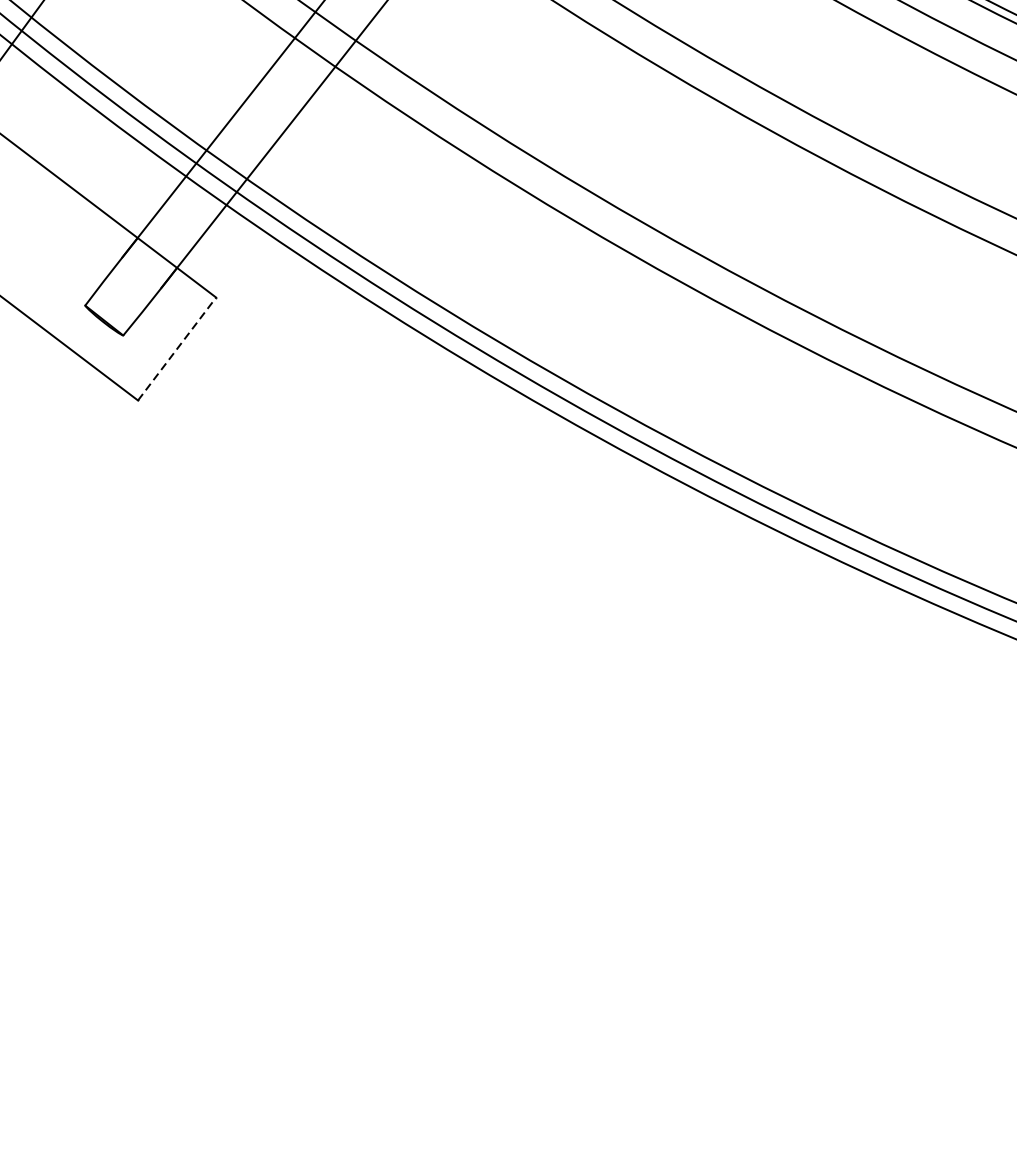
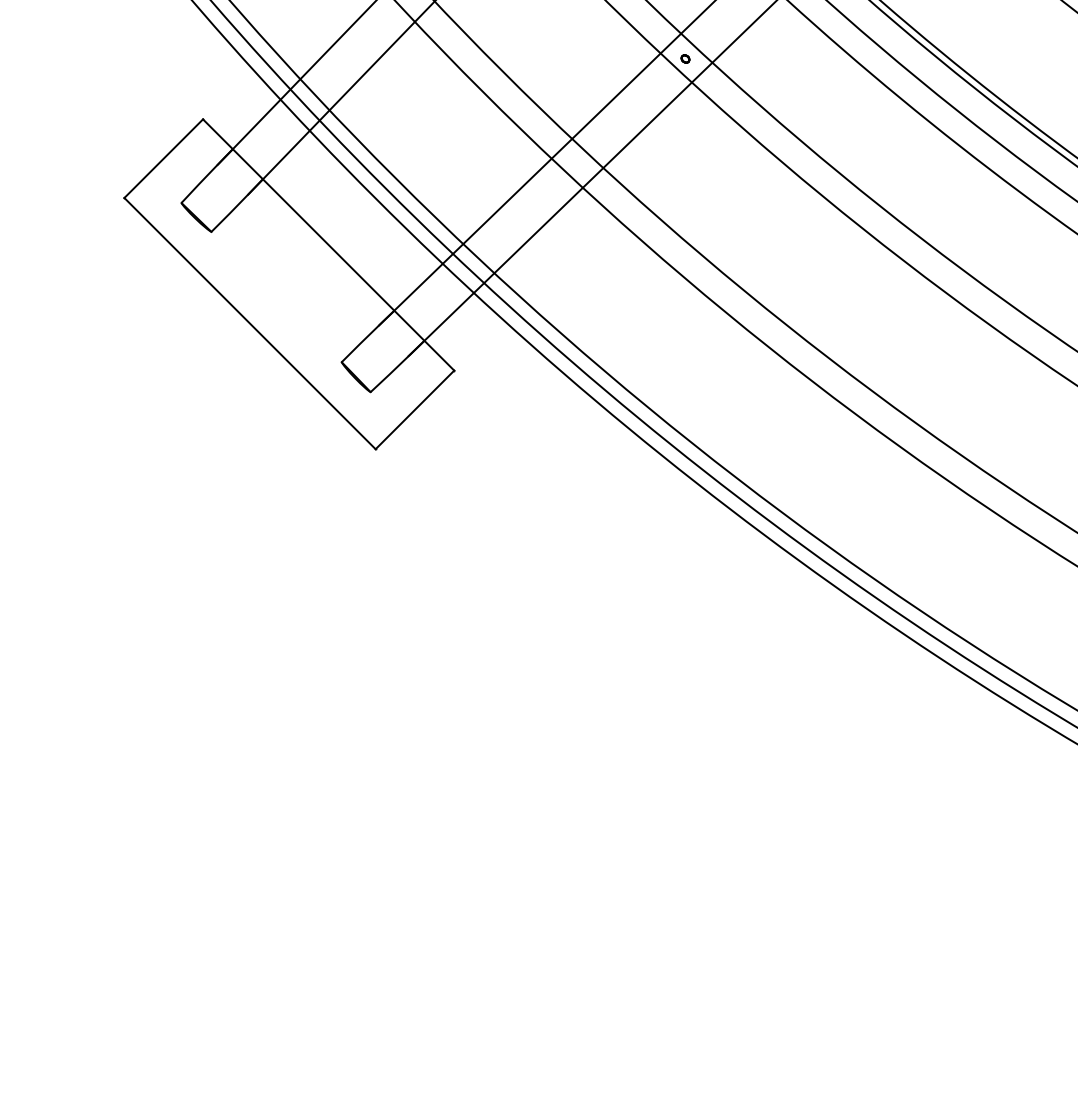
line: (176, 348) -> (414, 409), dashed -> solid

